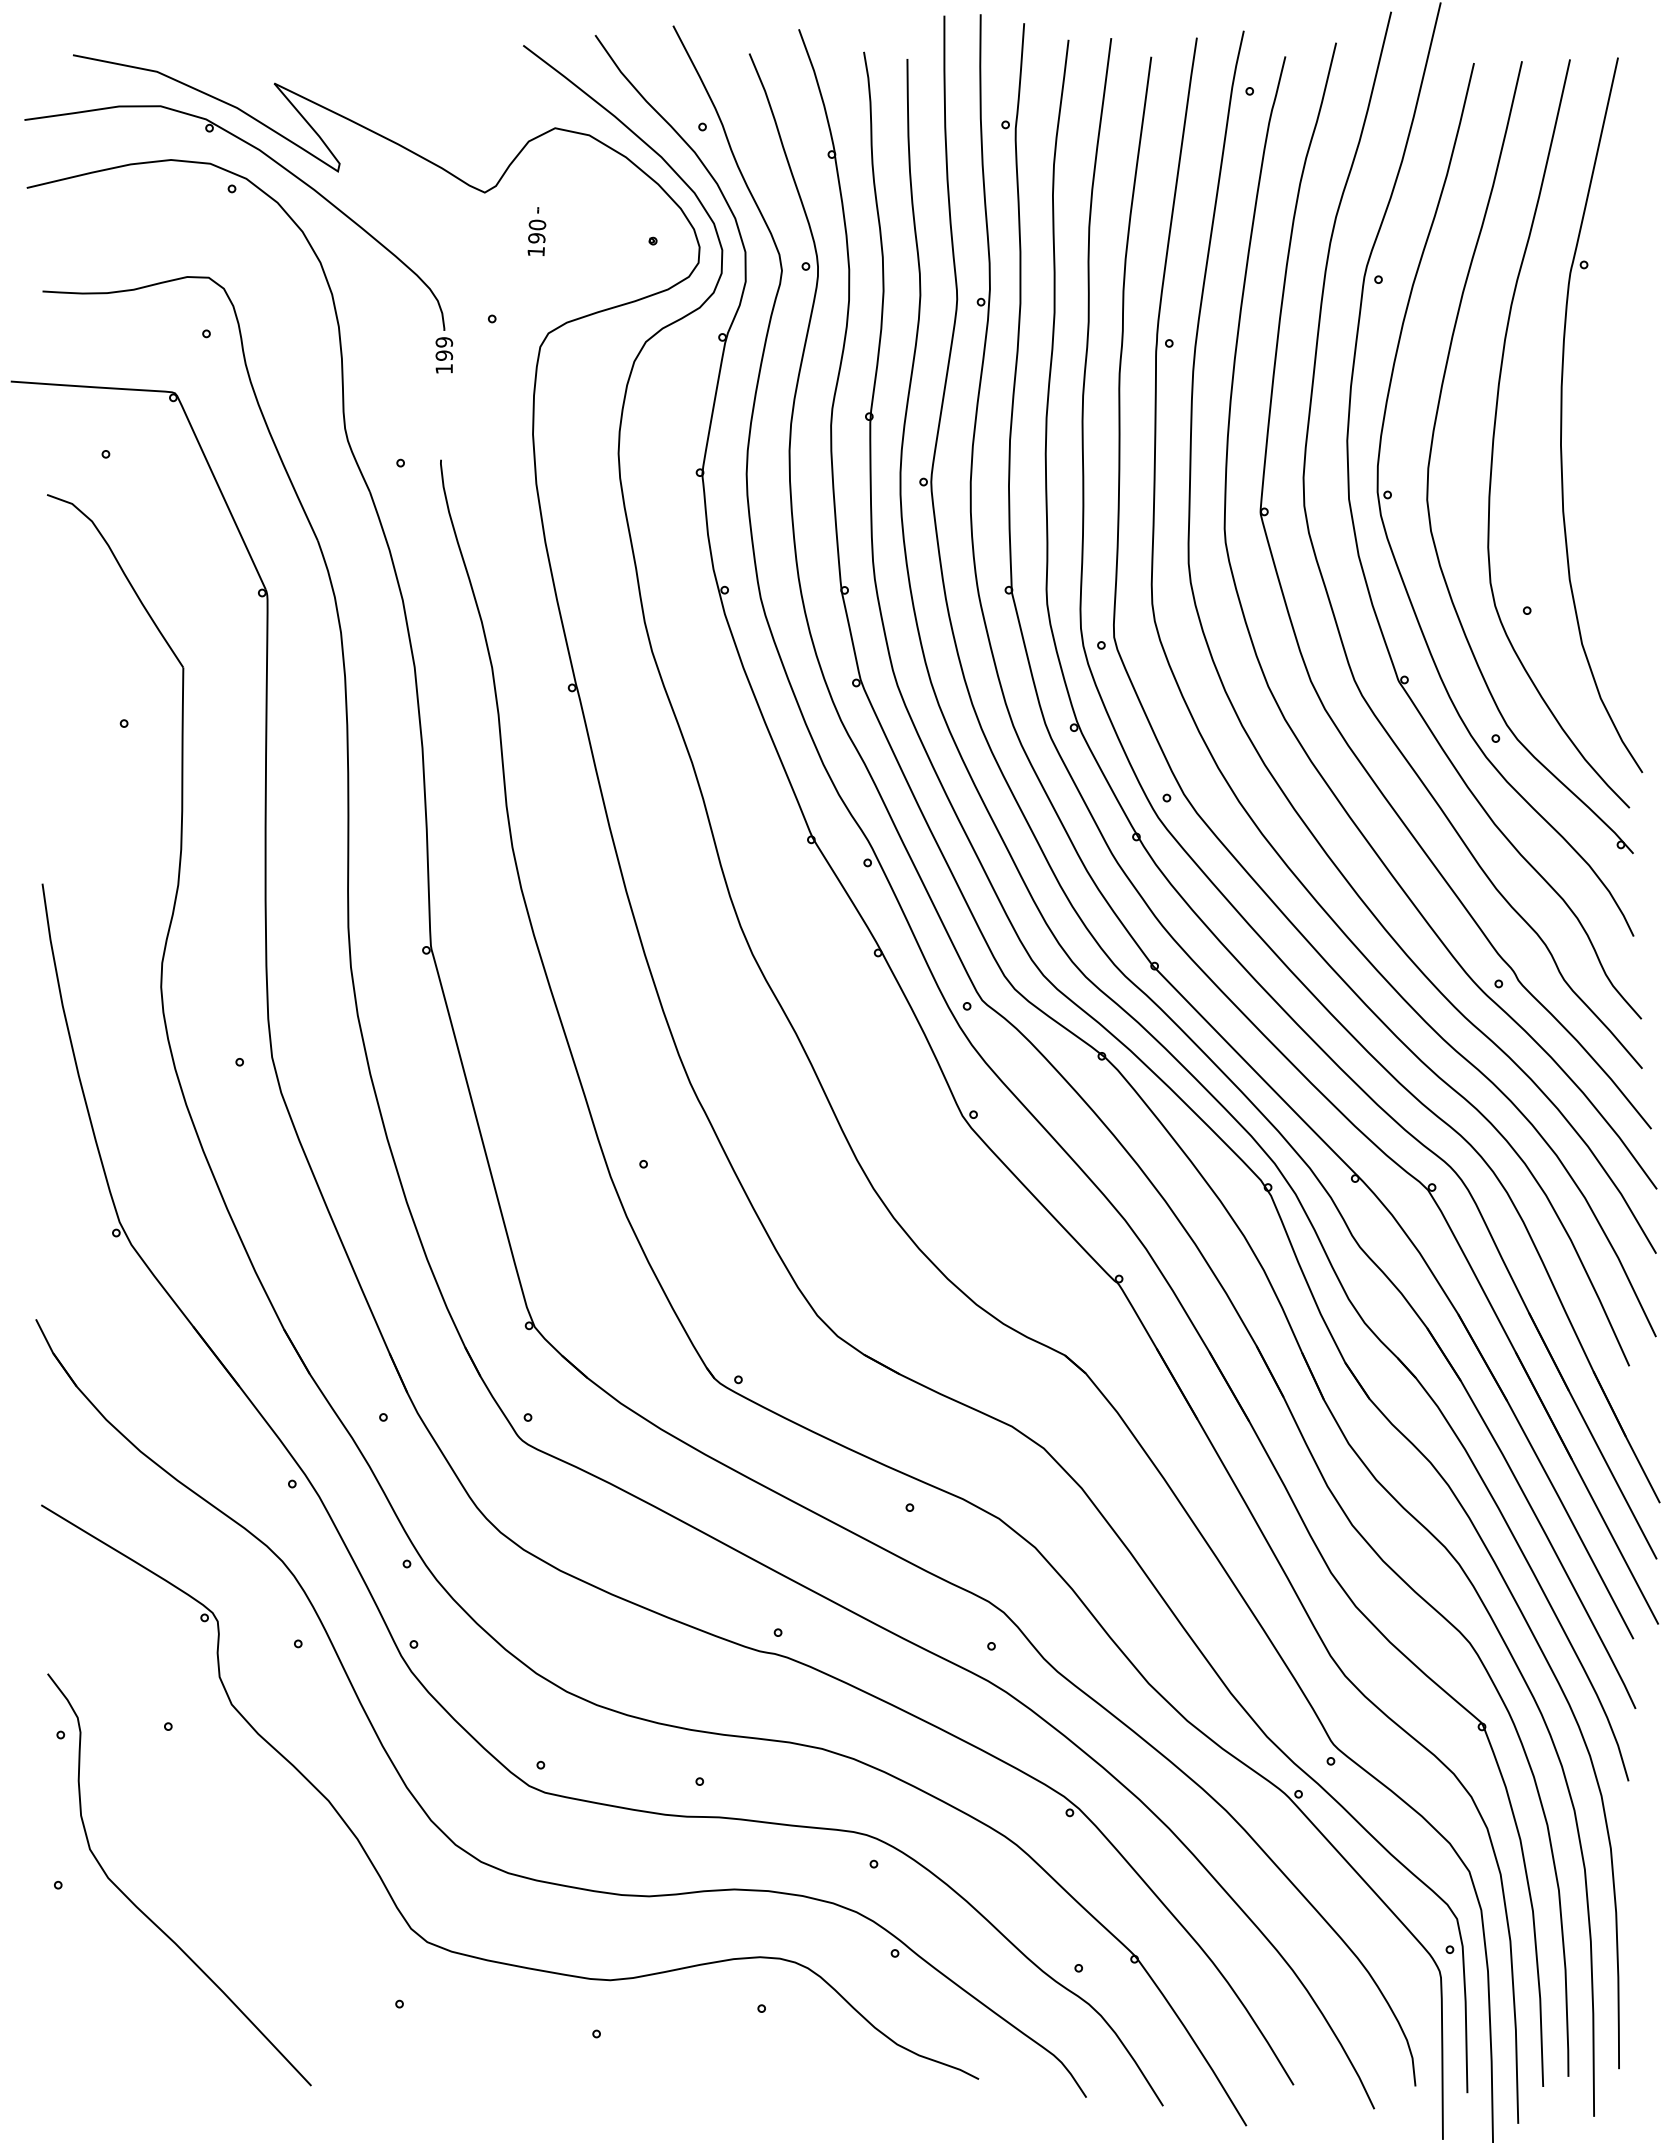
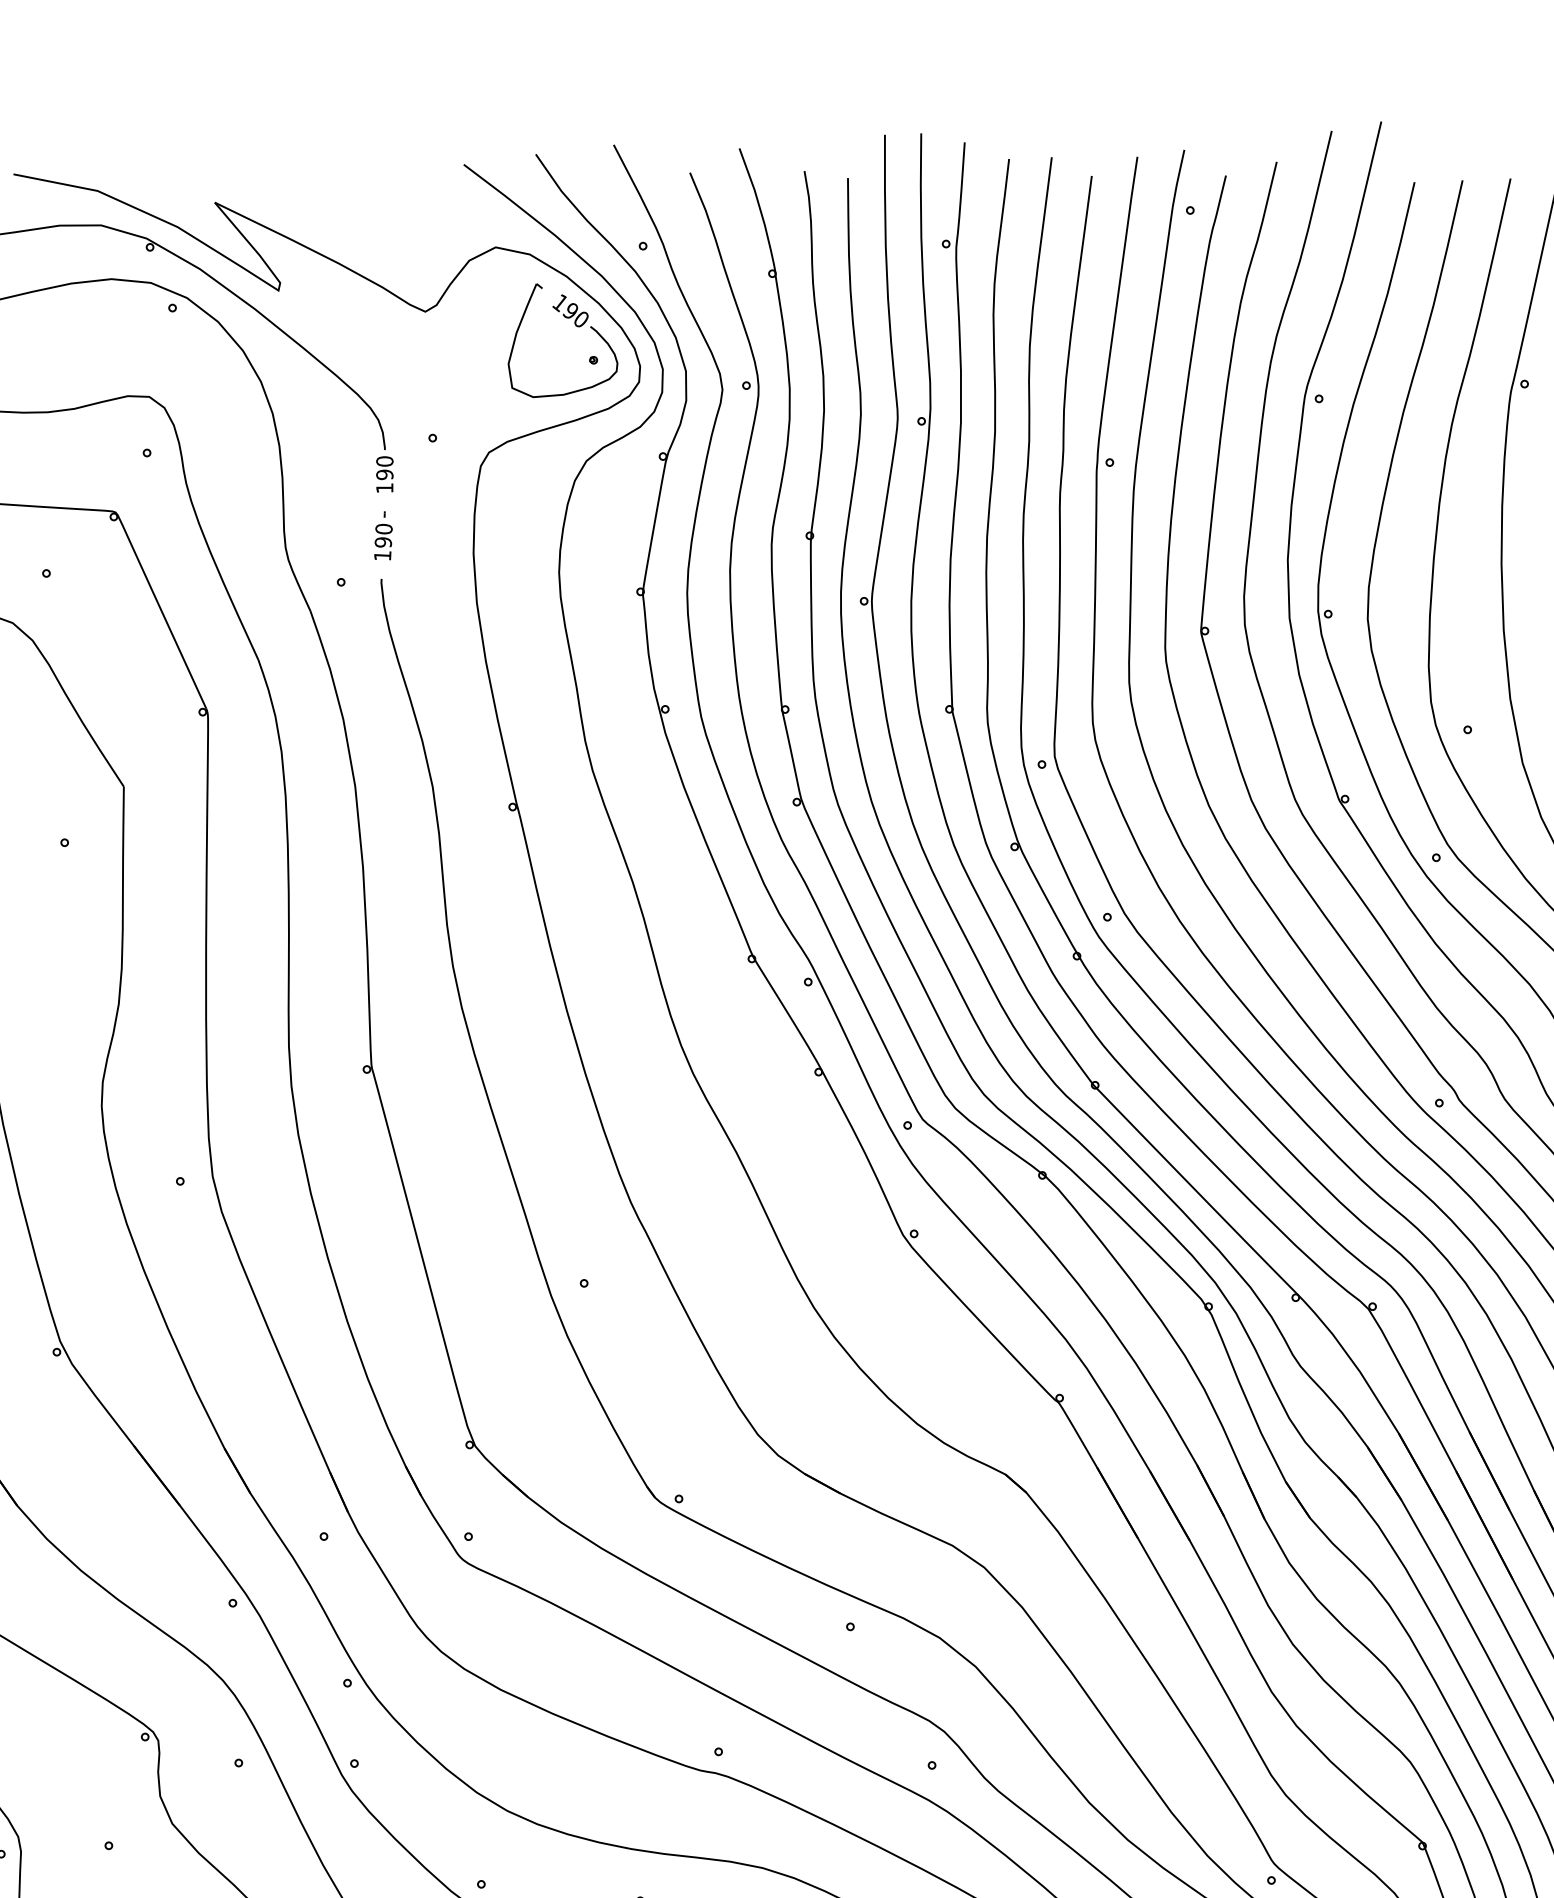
part: (635, 207) -> (576, 326), added
part: (536, 231) -> (383, 535), moved
text: (444, 342) -> (385, 461), 199 -> 190

